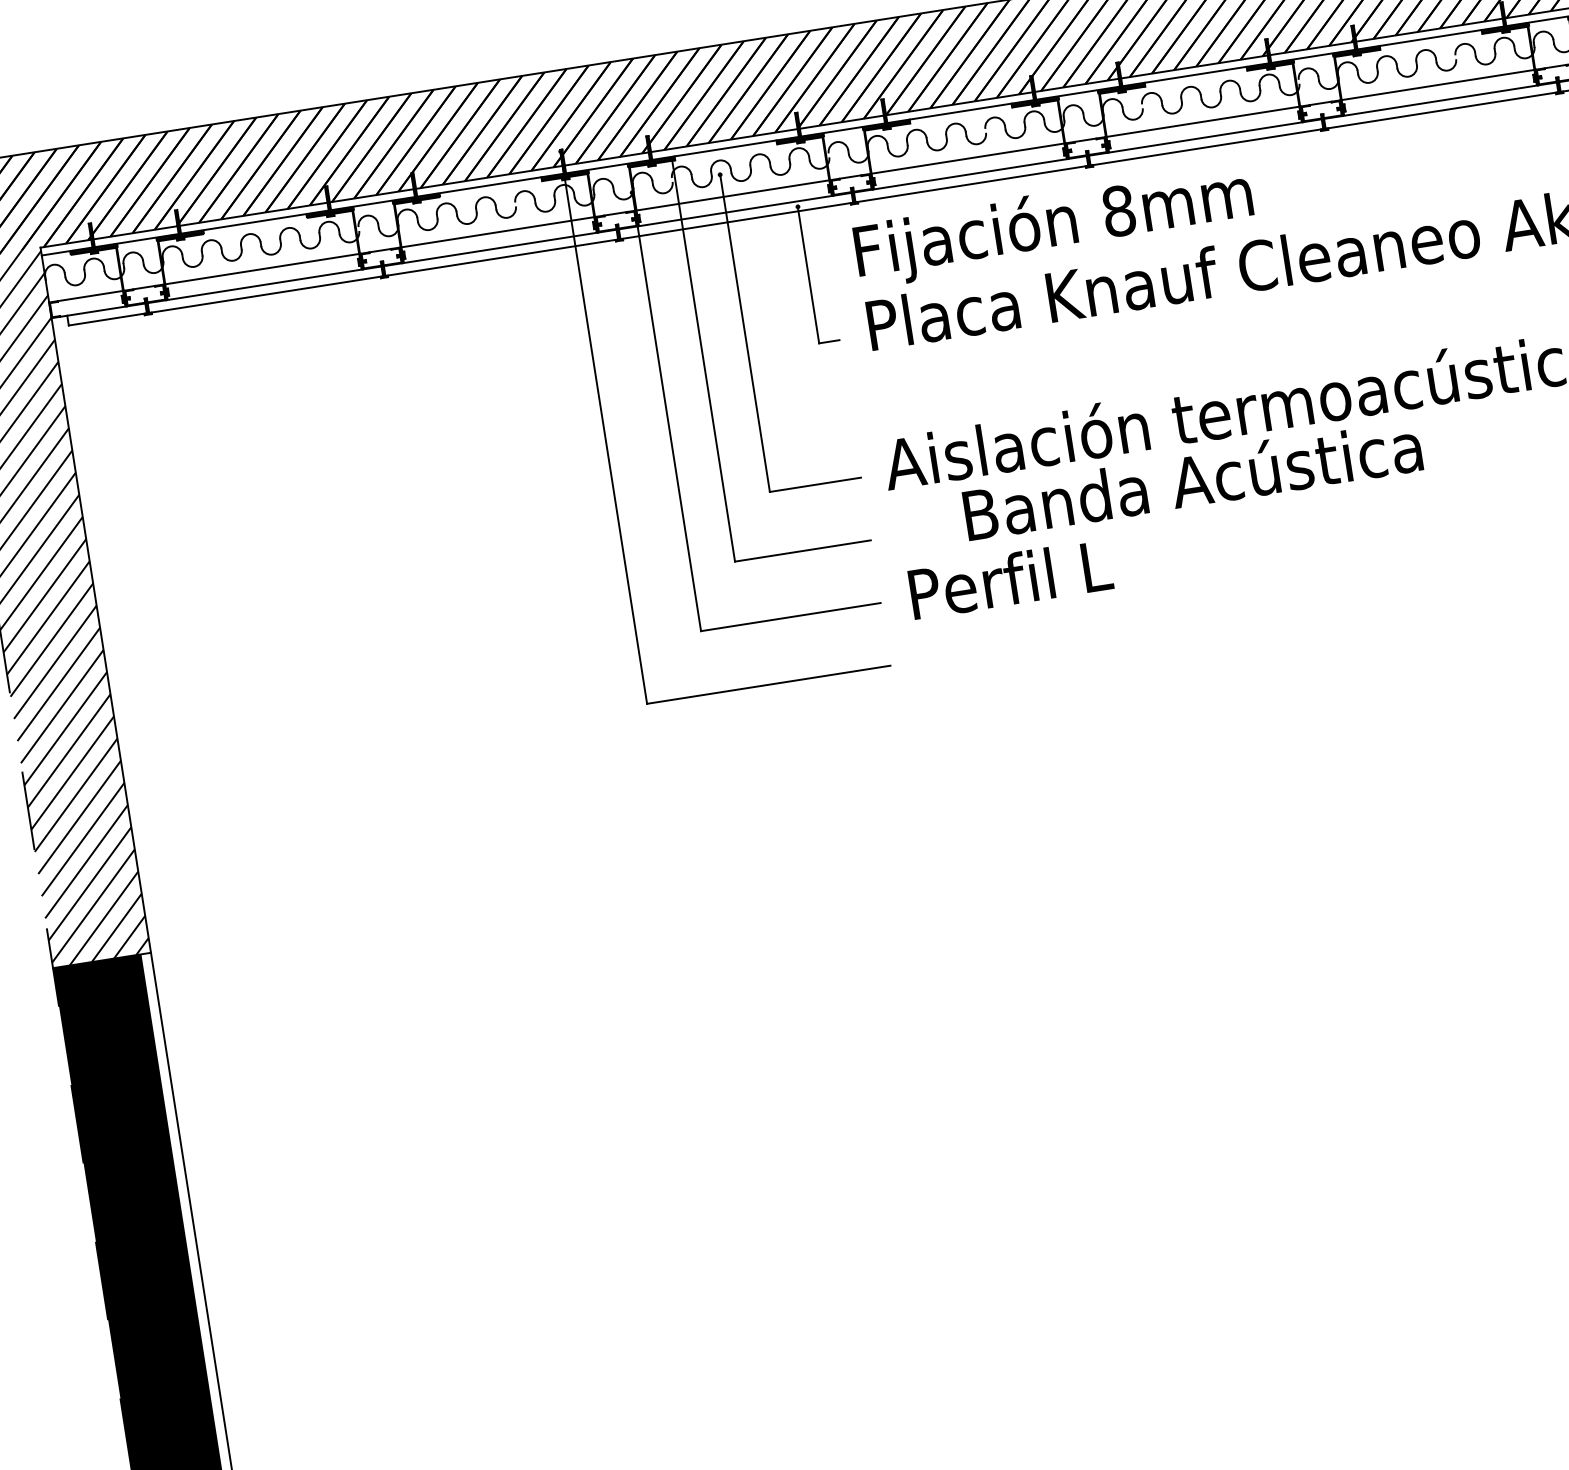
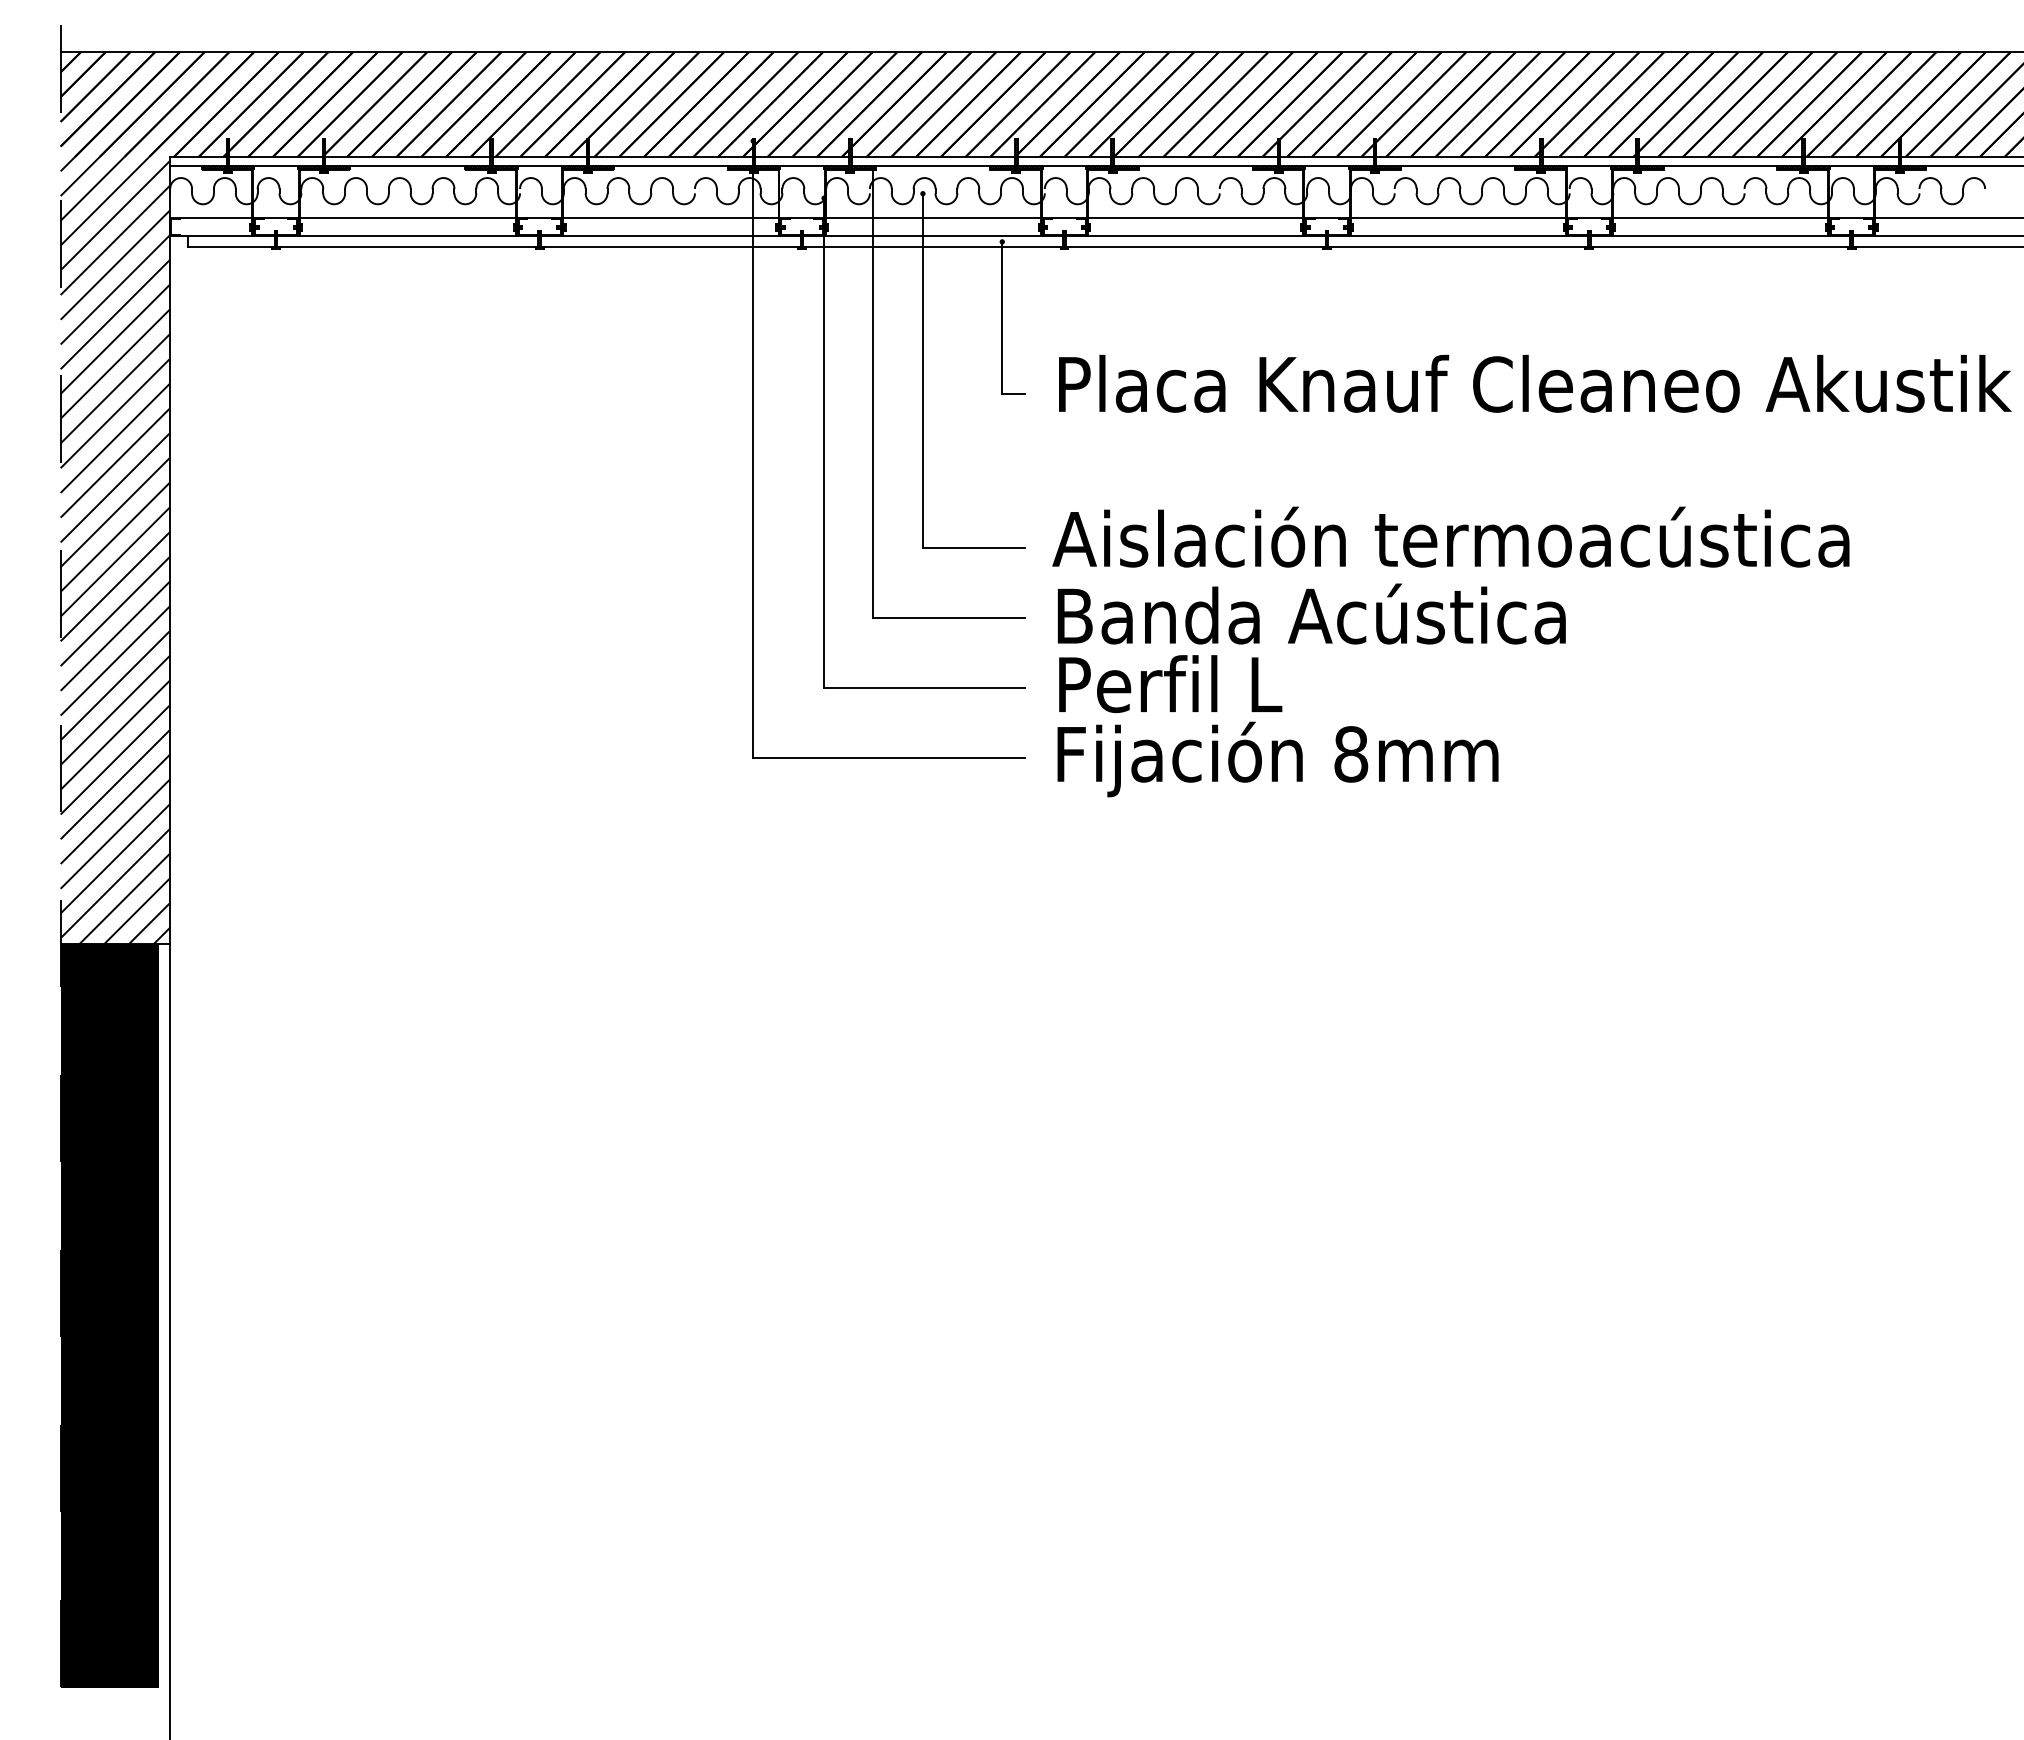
text: (1053, 226) -> (1277, 759), moved
text: (1192, 478) -> (1311, 613), moved

